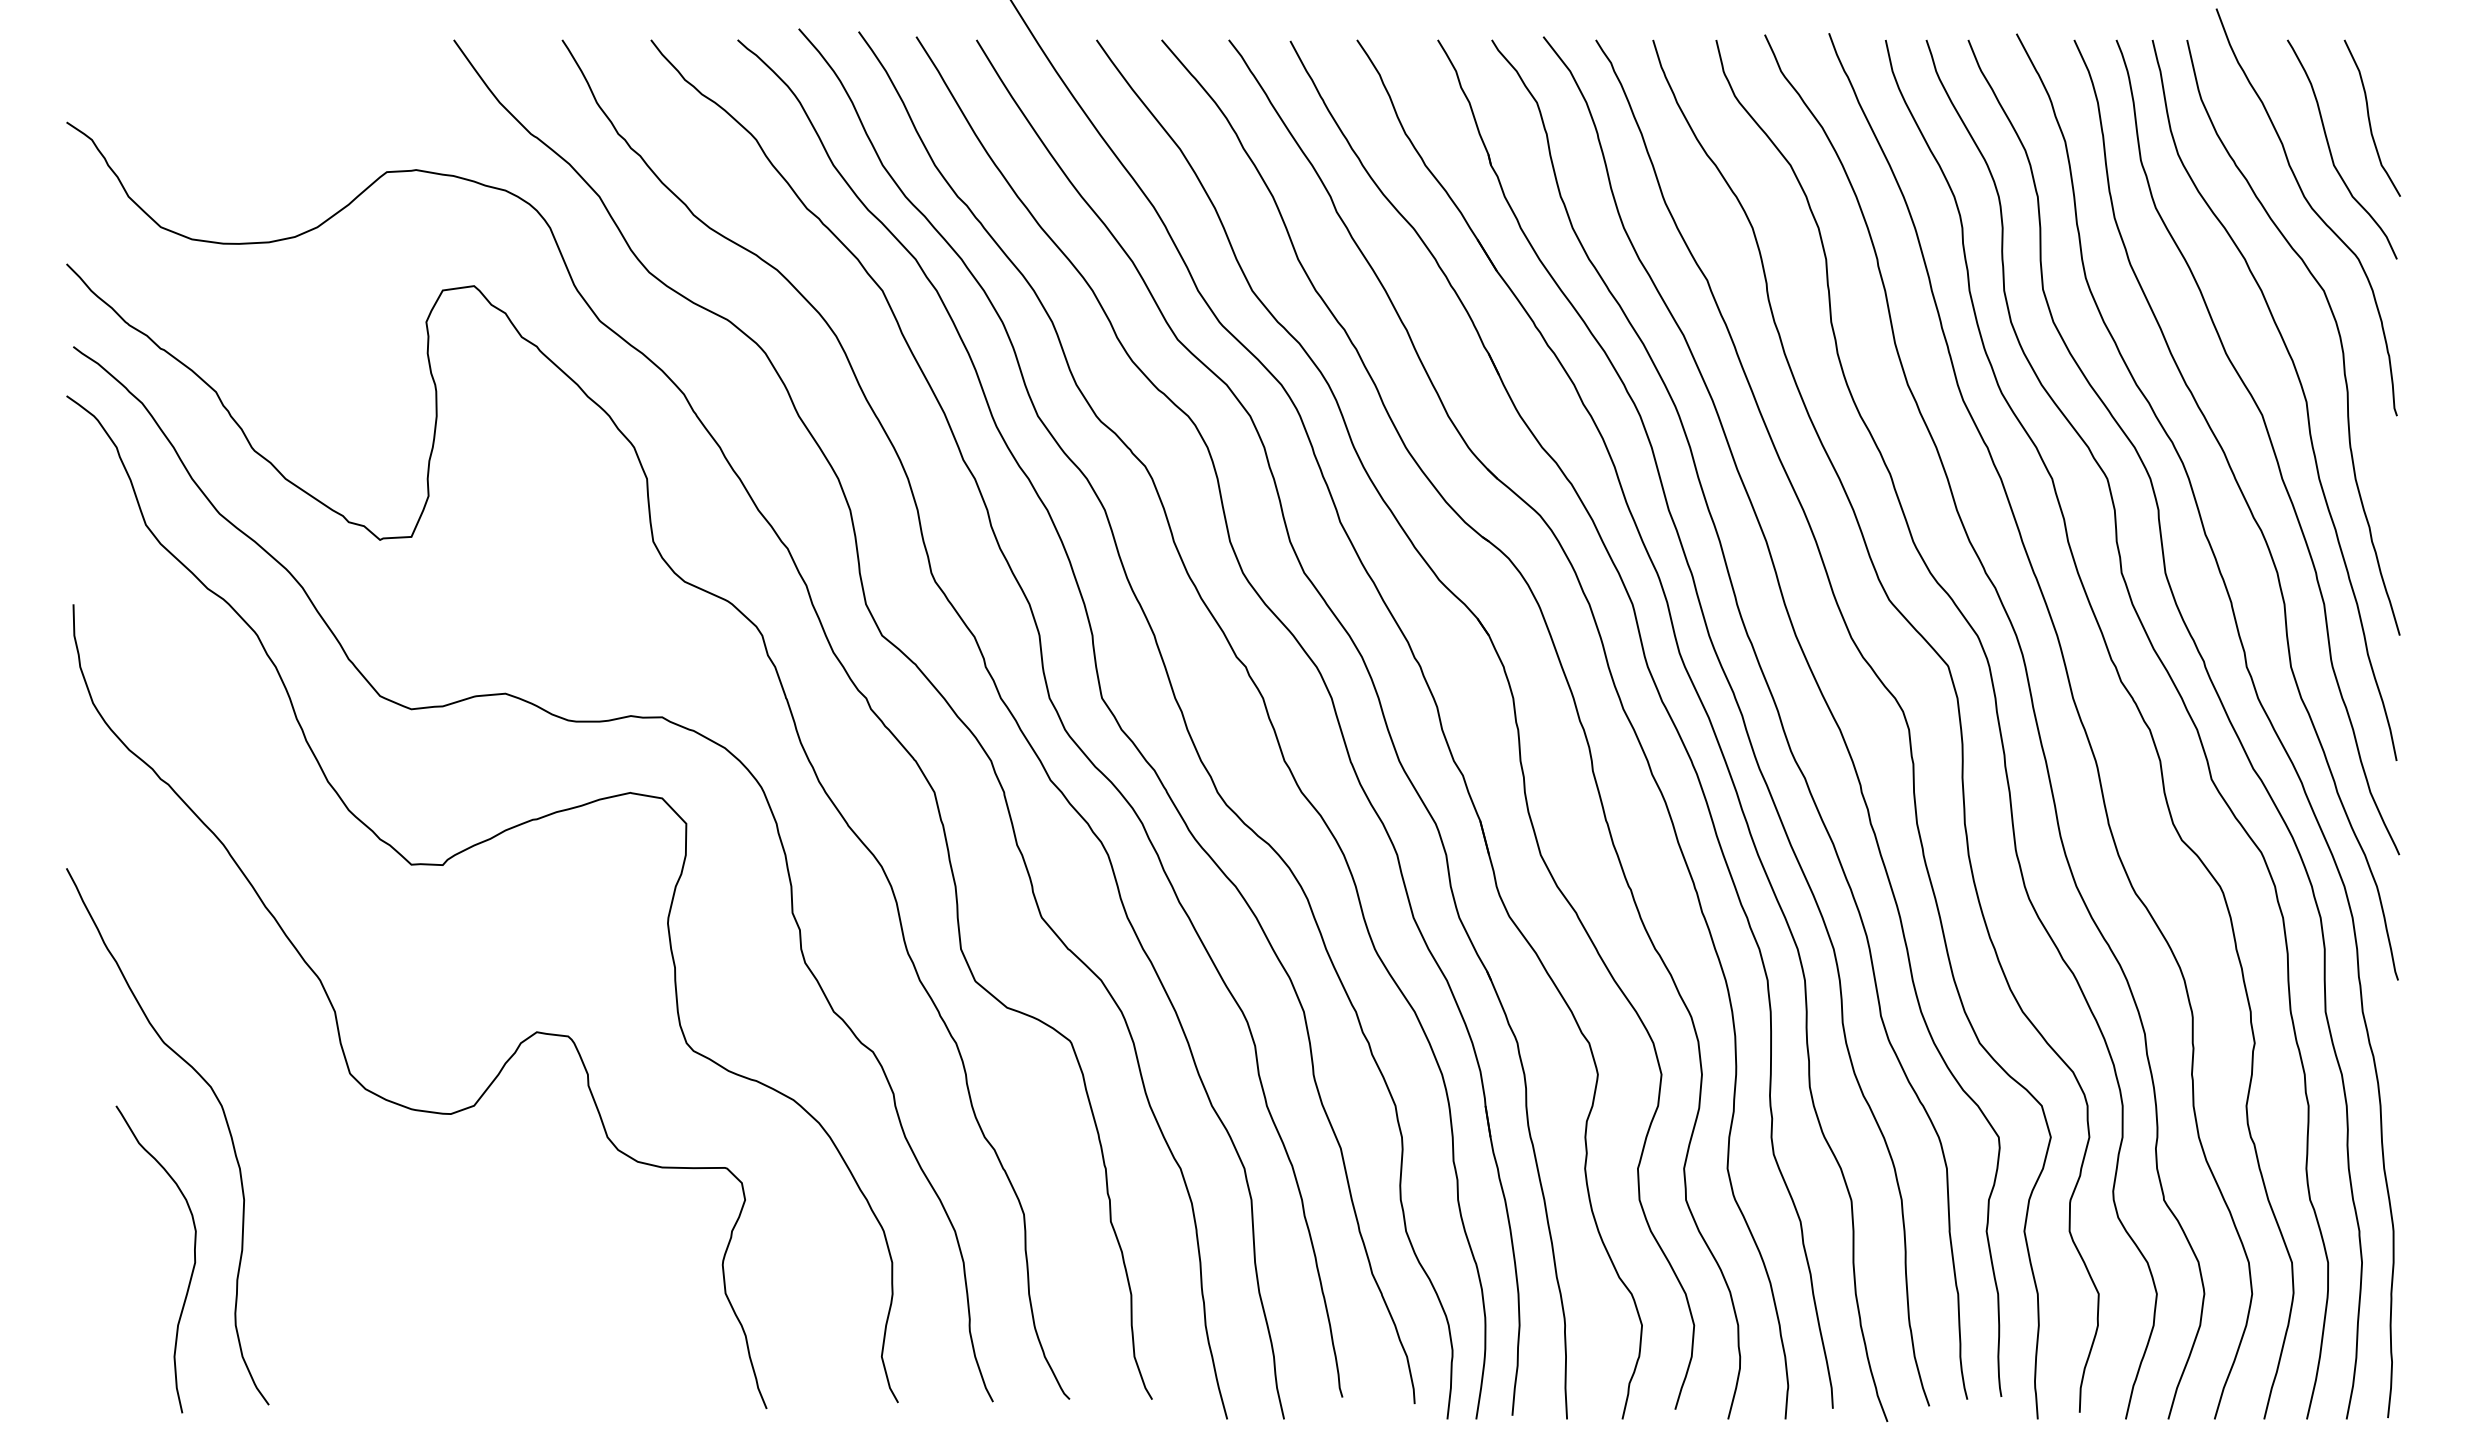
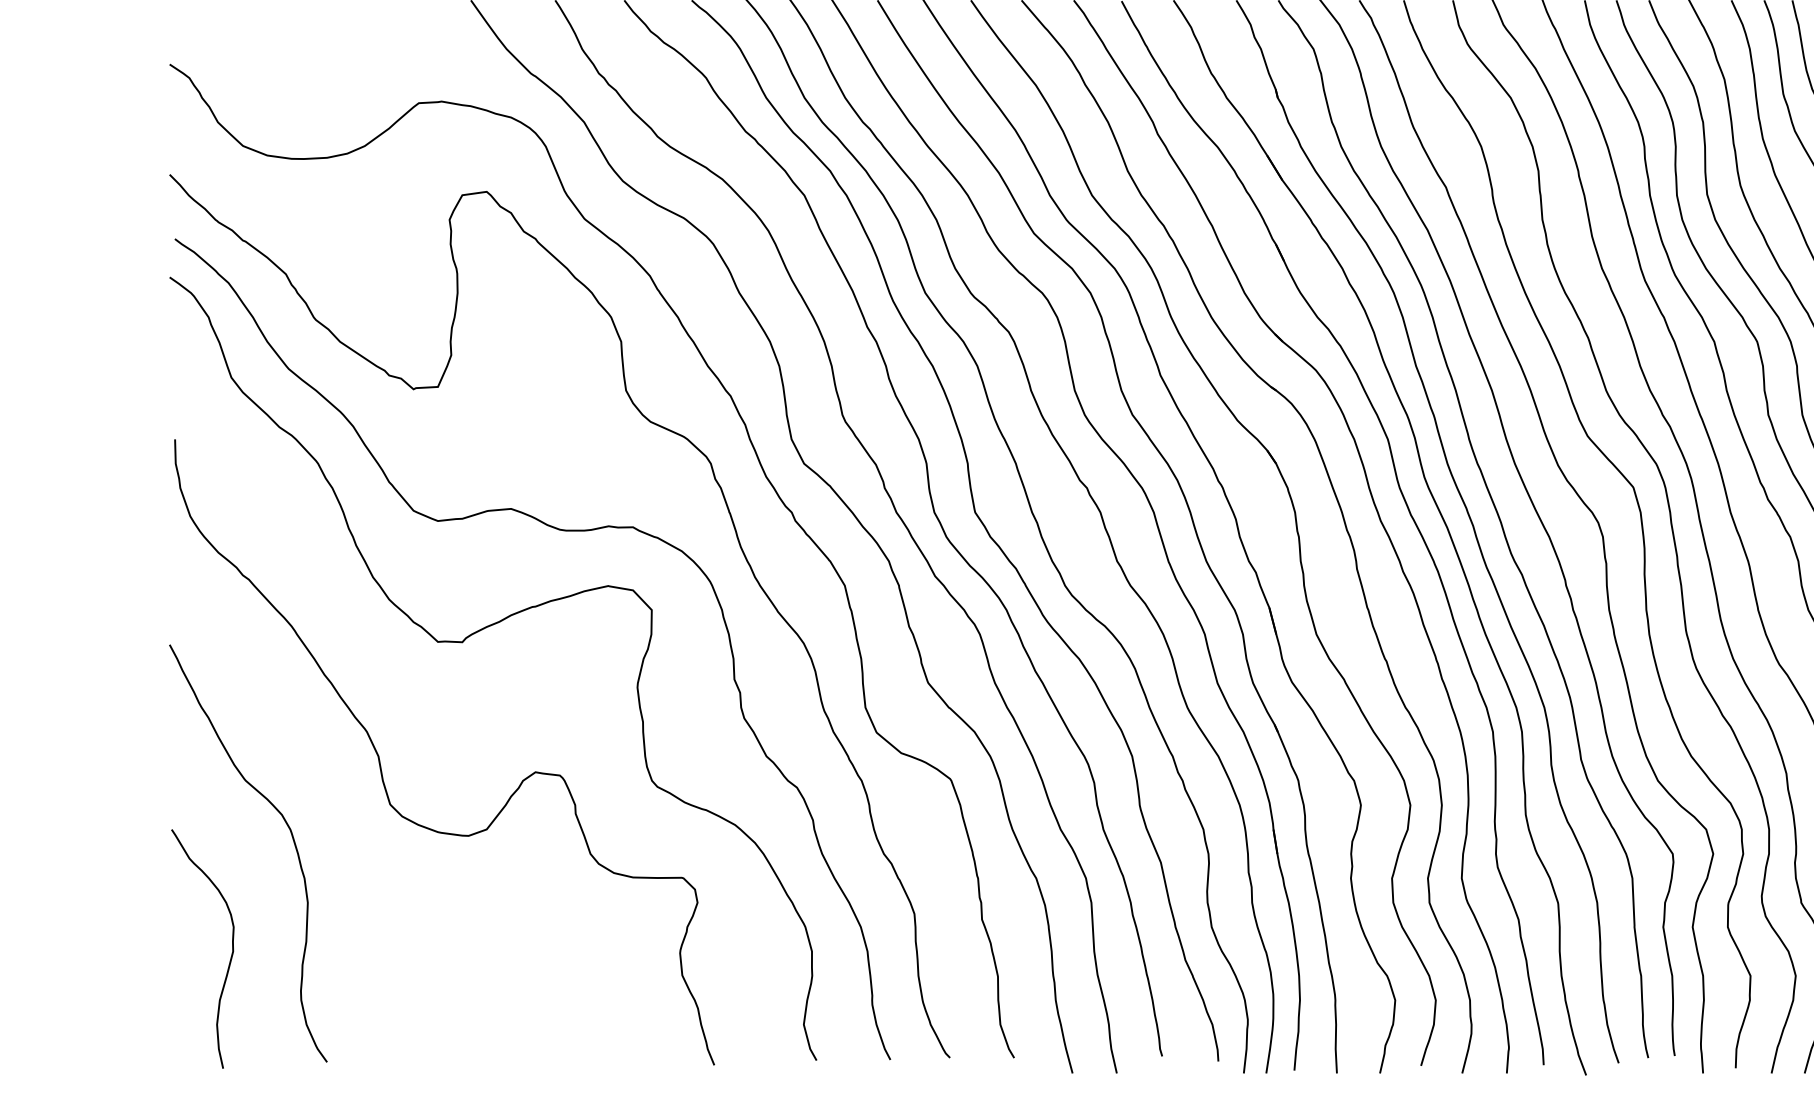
curve: (192, 1268) -> (231, 956), moved

